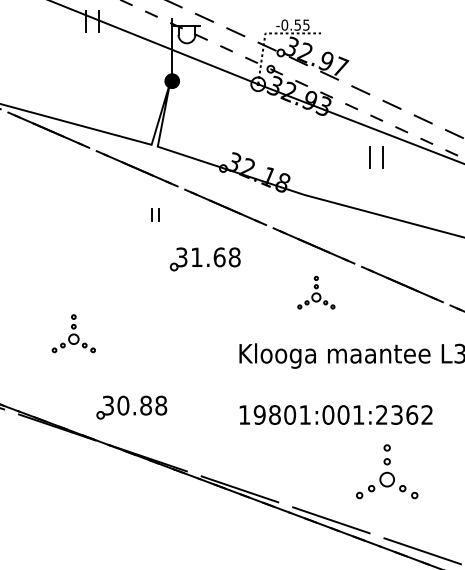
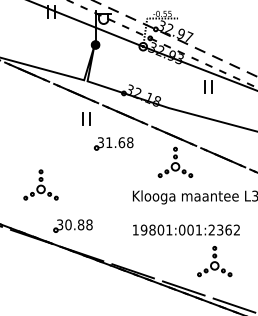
part: (155, 213) -> (86, 118), size x1.67
part: (316, 291) -> (175, 161), size x1.67
part: (72, 332) -> (40, 184), size x1.43

